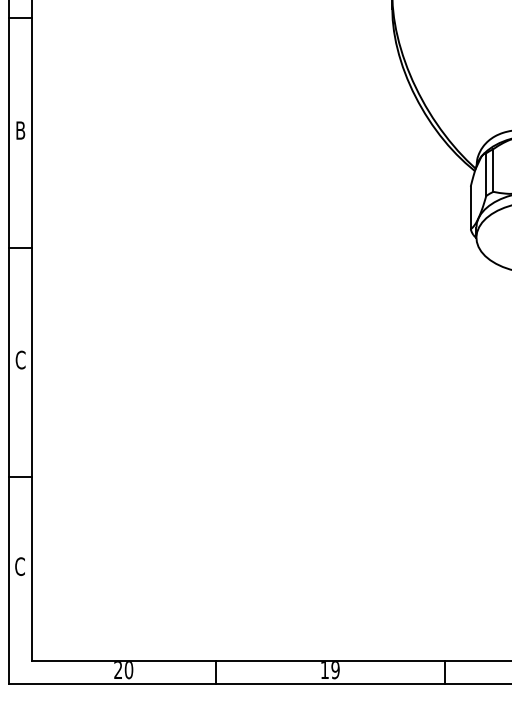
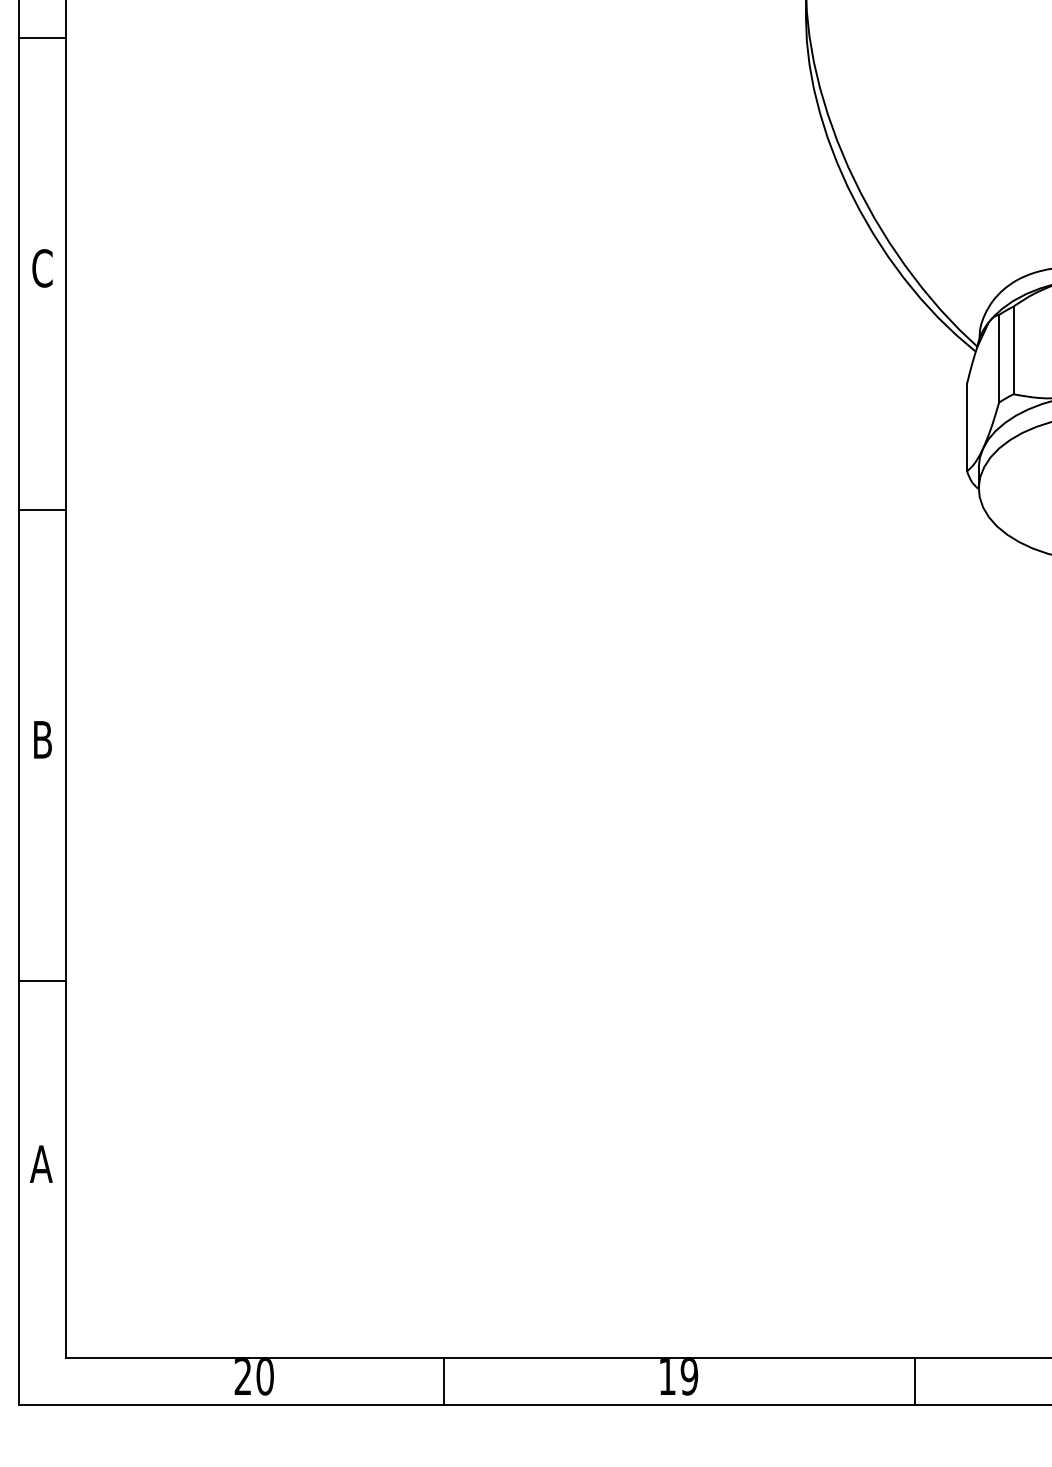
text: (20, 130) -> (42, 268), B -> C
text: (20, 359) -> (42, 738), C -> B
text: (19, 566) -> (40, 1163), C -> A

